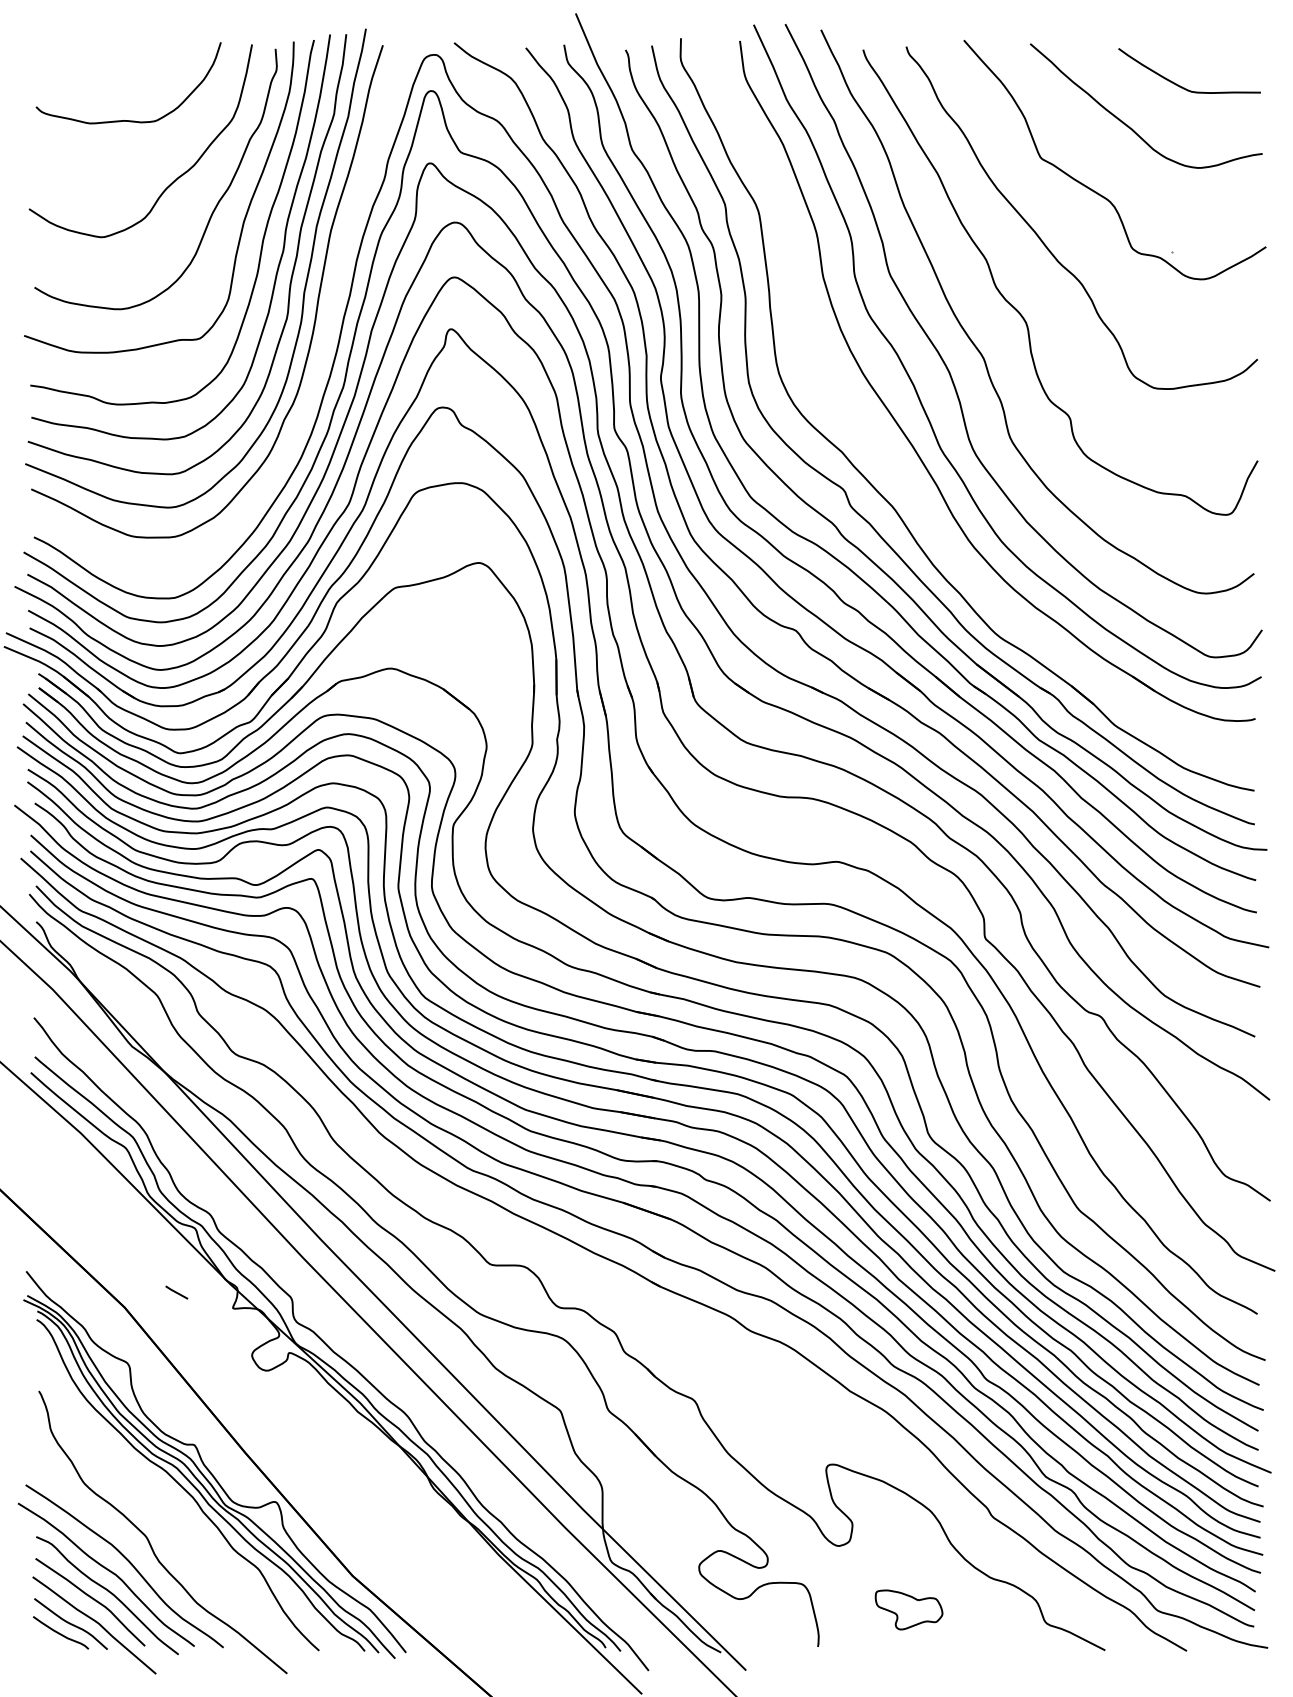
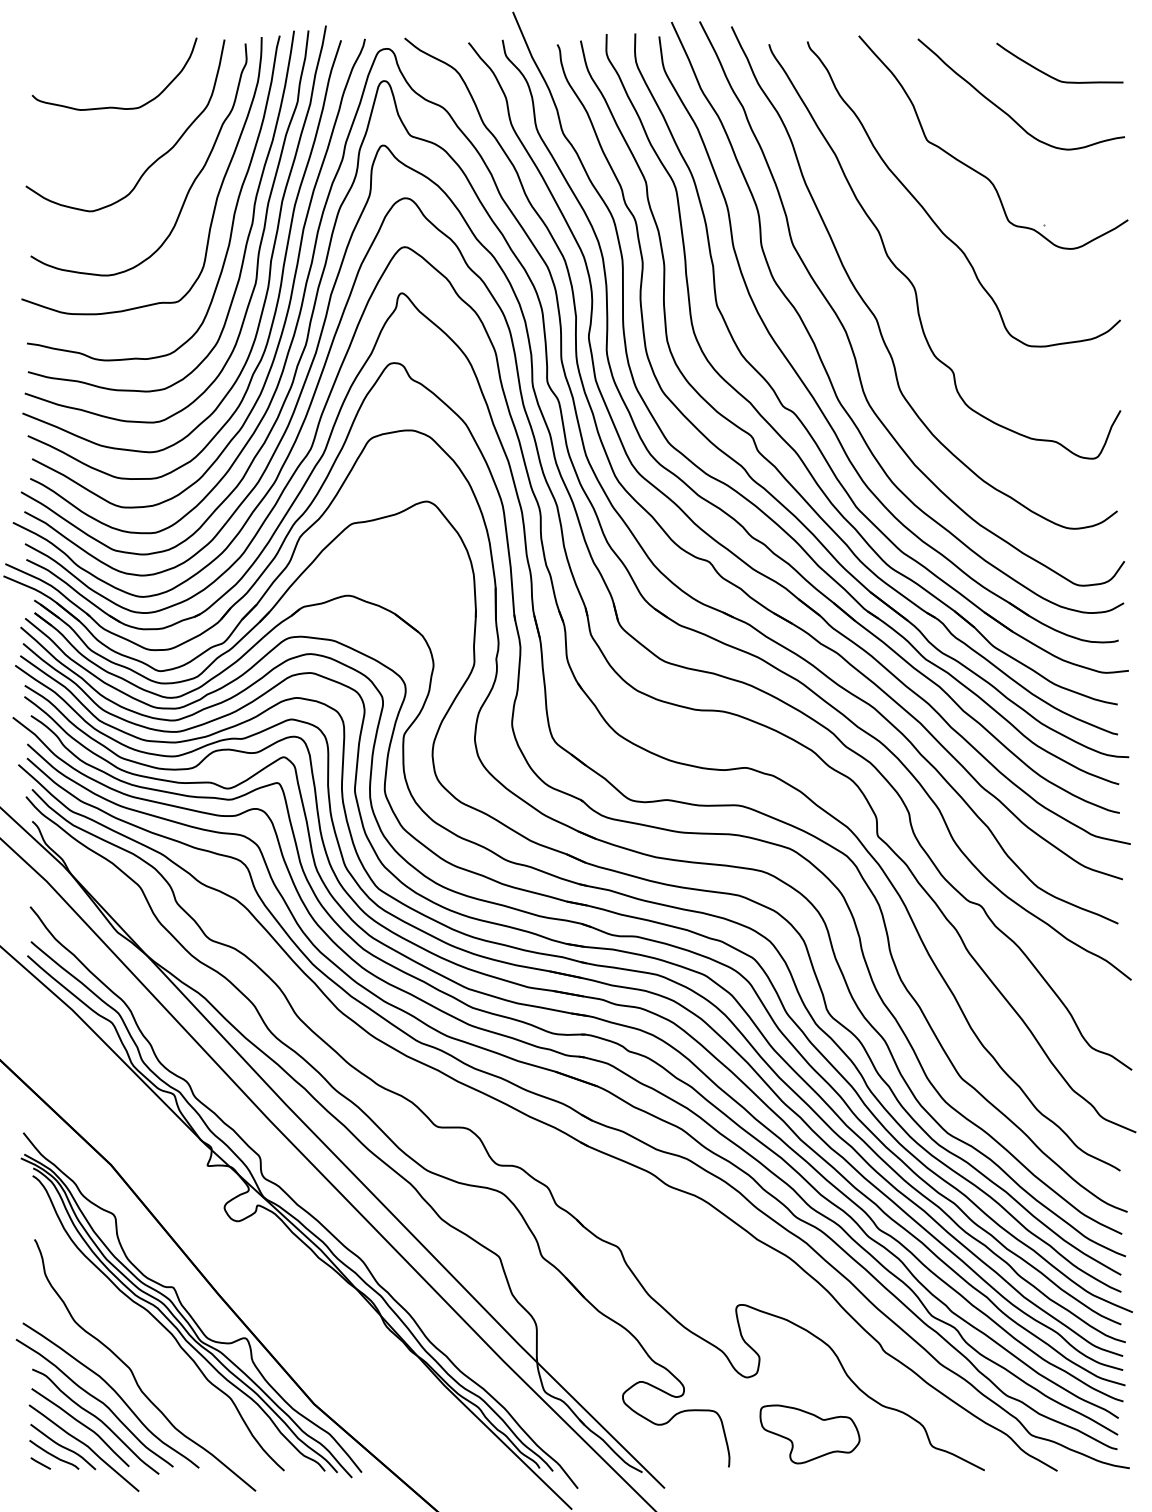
curve: (326, 327) -> (290, 291), added
part: (898, 470) -> (800, 419), added
line: (176, 1292) -> (40, 1463), moved
part: (908, 1609) -> (809, 1434), size x1.67

